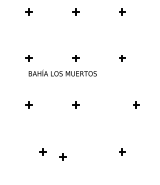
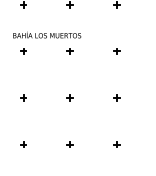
text: (62, 72) -> (46, 34), moved
part: (136, 104) -> (116, 97), moved
part: (42, 151) -> (22, 144), moved
part: (62, 156) -> (69, 144), moved

